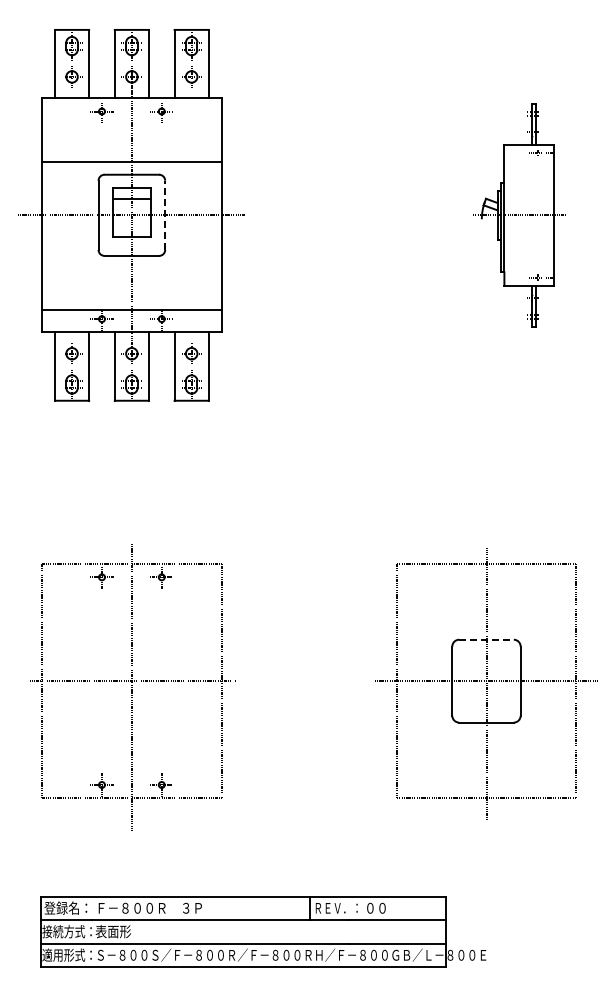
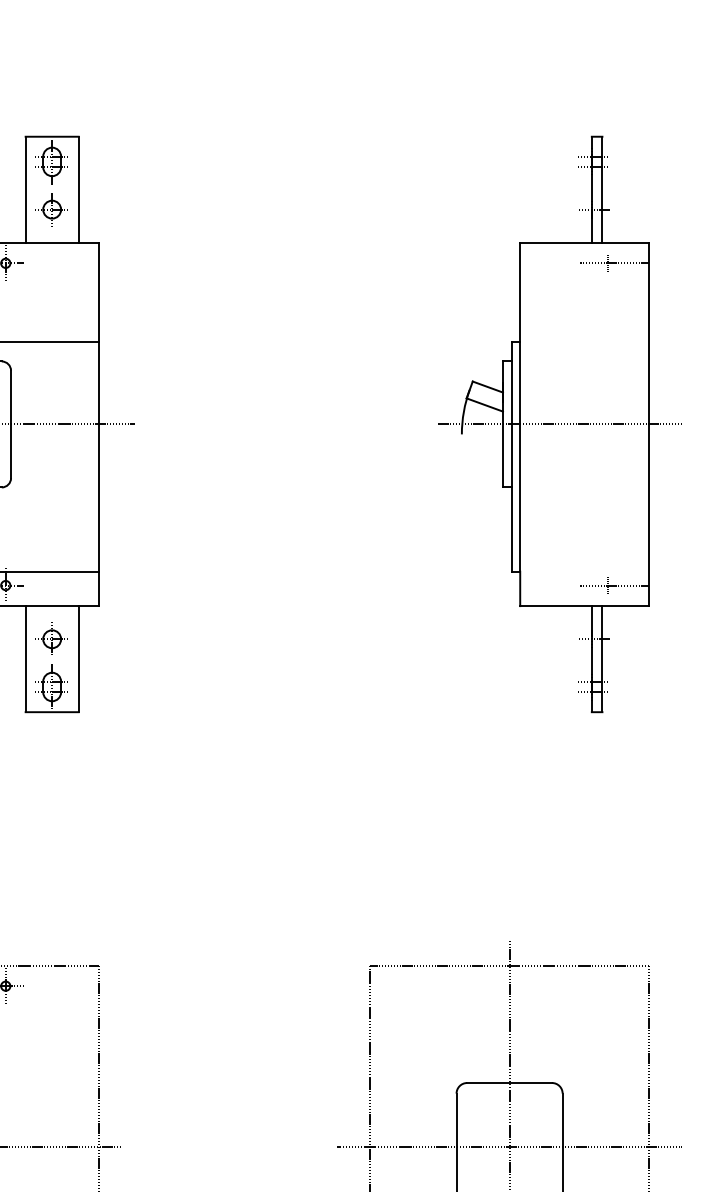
line: (165, 215) -> (11, 424), dashed -> solid
part: (520, 215) -> (562, 424), size x1.67
line: (486, 639) -> (509, 1082), dashed -> solid

